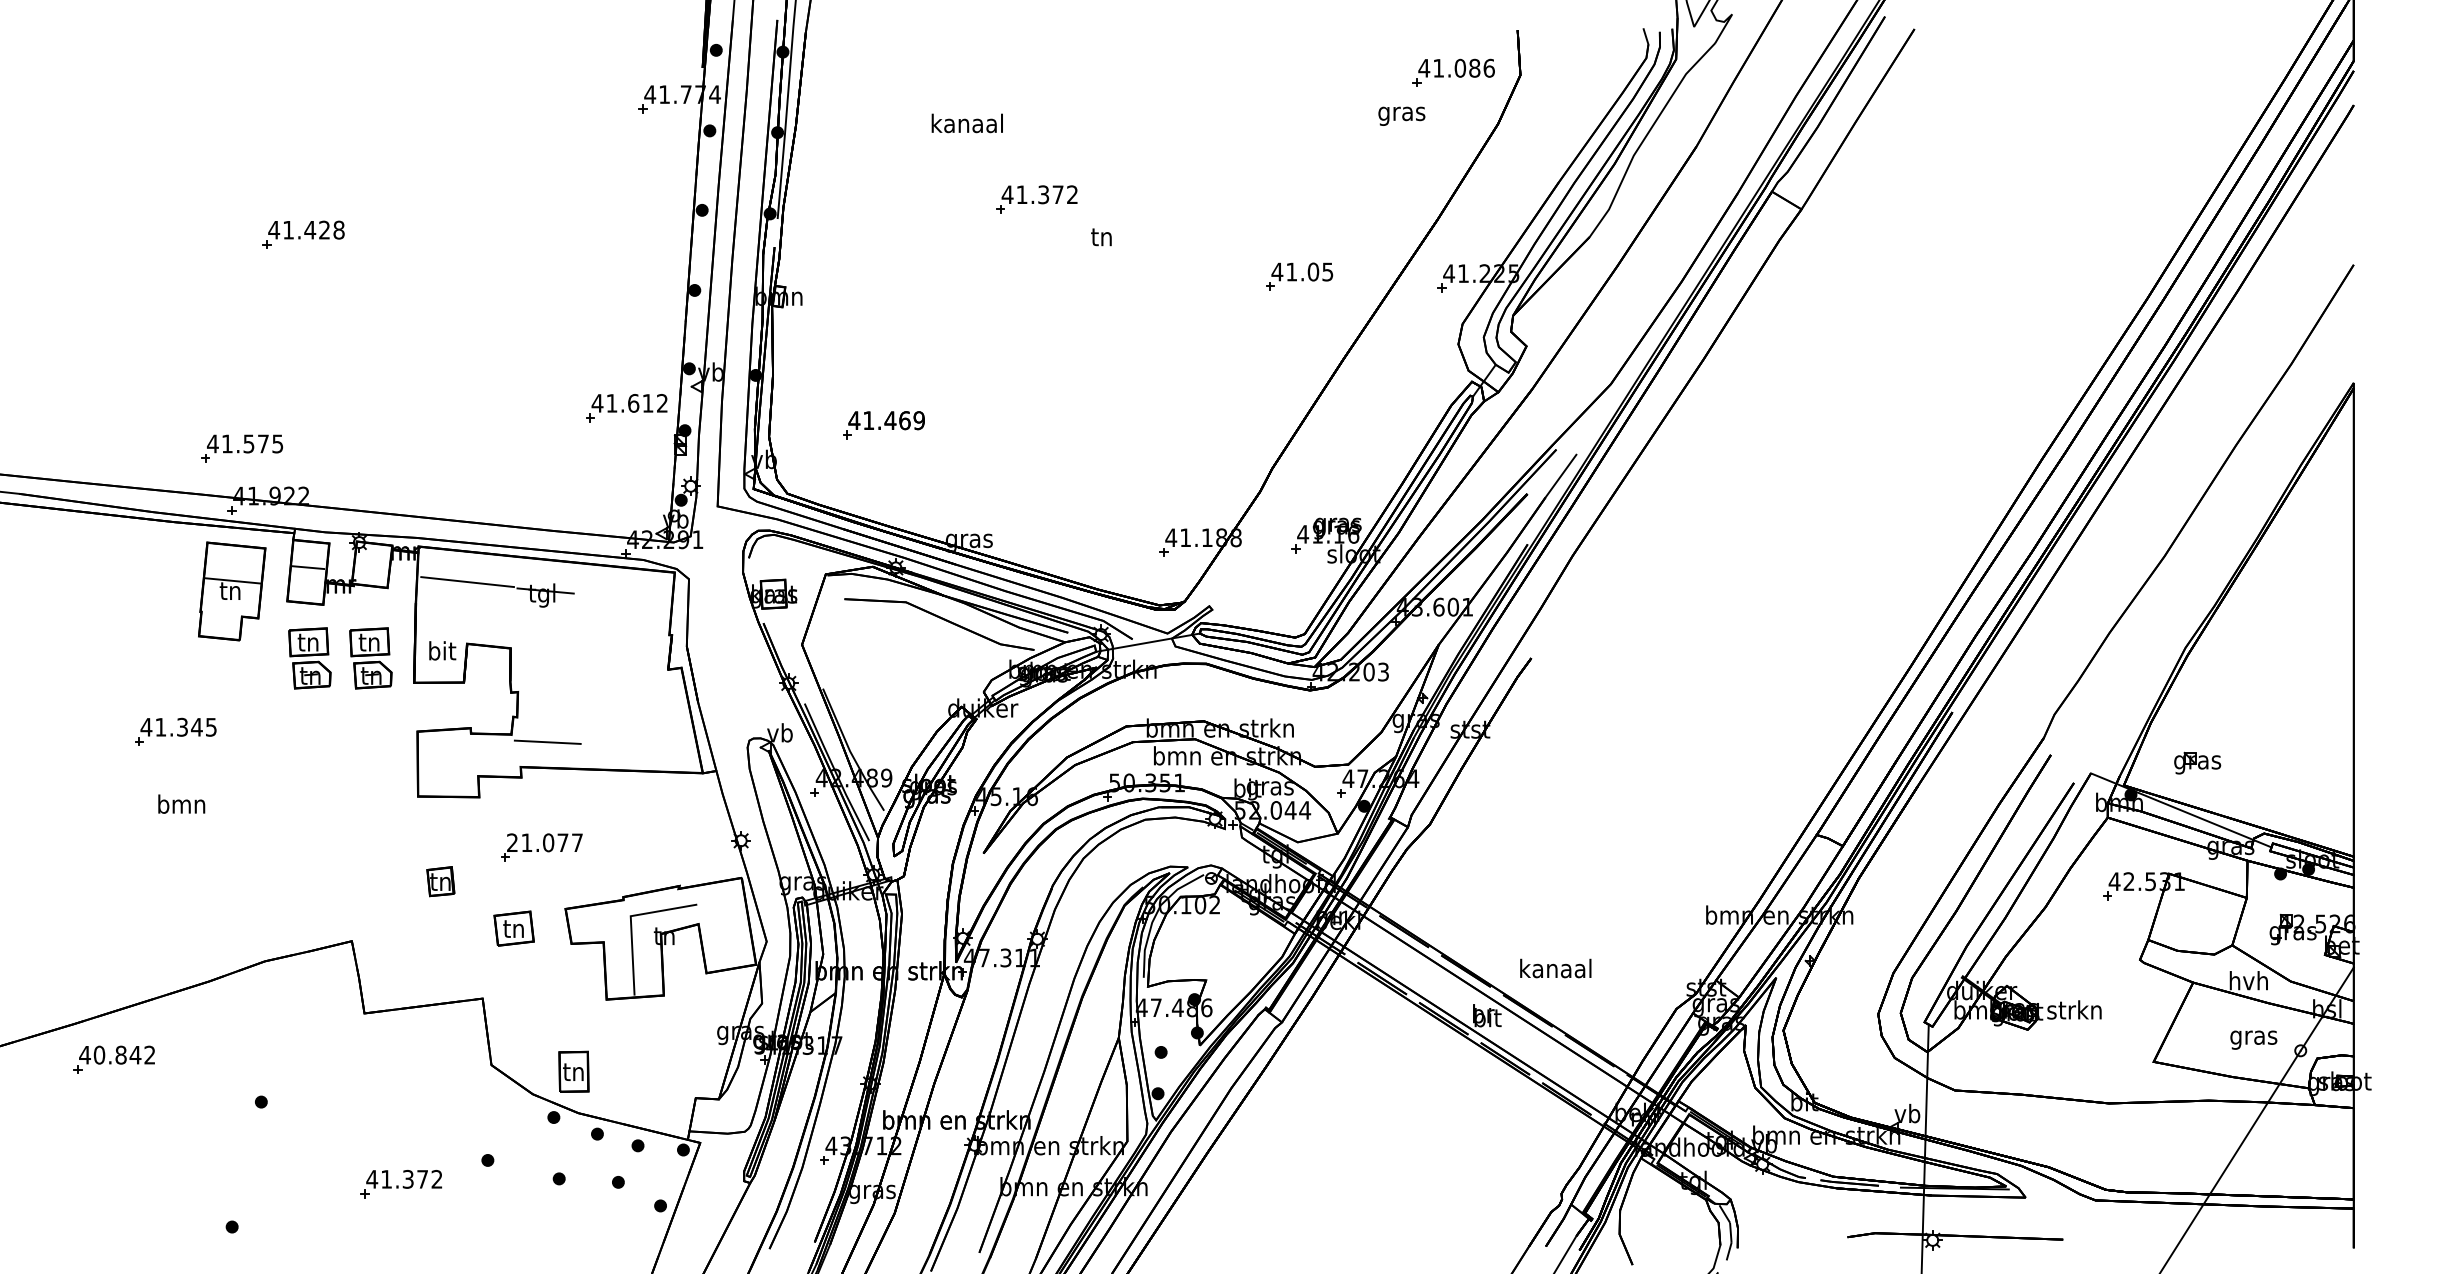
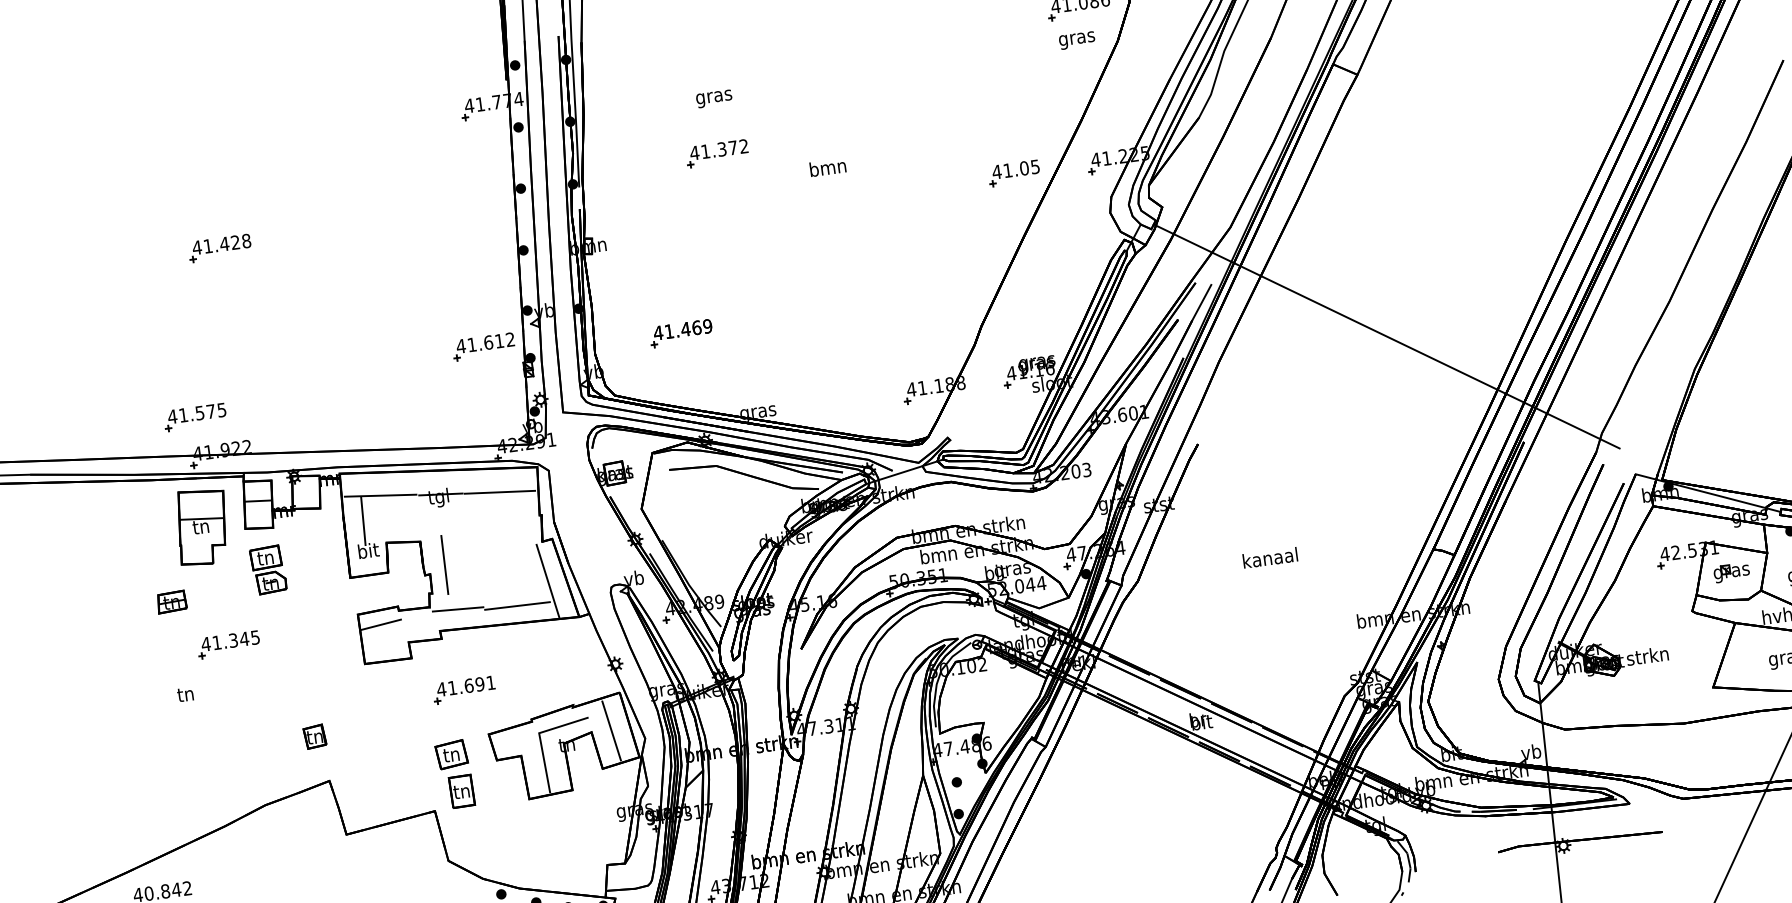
text: (1401, 115) -> (1076, 39), moved
text: (966, 125) -> (713, 96), kanaal -> gras
part: (1036, 199) -> (717, 153), moved
text: (1101, 236) -> (827, 167), tn -> bmn
part: (1299, 276) -> (1014, 173), moved
line: (1793, 552) -> (1386, 336), added
line: (621, 598) -> (499, 492), added
line: (440, 611) -> (363, 520), added
part: (370, 658) -> (314, 563), removed
part: (179, 682) -> (171, 601), added
line: (537, 682) -> (444, 564), added
line: (668, 721) -> (547, 581), added
part: (175, 731) -> (228, 644), moved
line: (624, 747) -> (517, 605), added
line: (445, 748) -> (380, 624), added
part: (2197, 762) -> (1731, 572), moved
text: (181, 803) -> (185, 693), bmn -> tn
text: (544, 842) -> (465, 686), 21.077 -> 41.691
part: (440, 881) -> (314, 736), moved
line: (724, 925) -> (611, 730), added
text: (1555, 968) -> (1270, 557), moved
part: (573, 1071) -> (461, 791), moved

